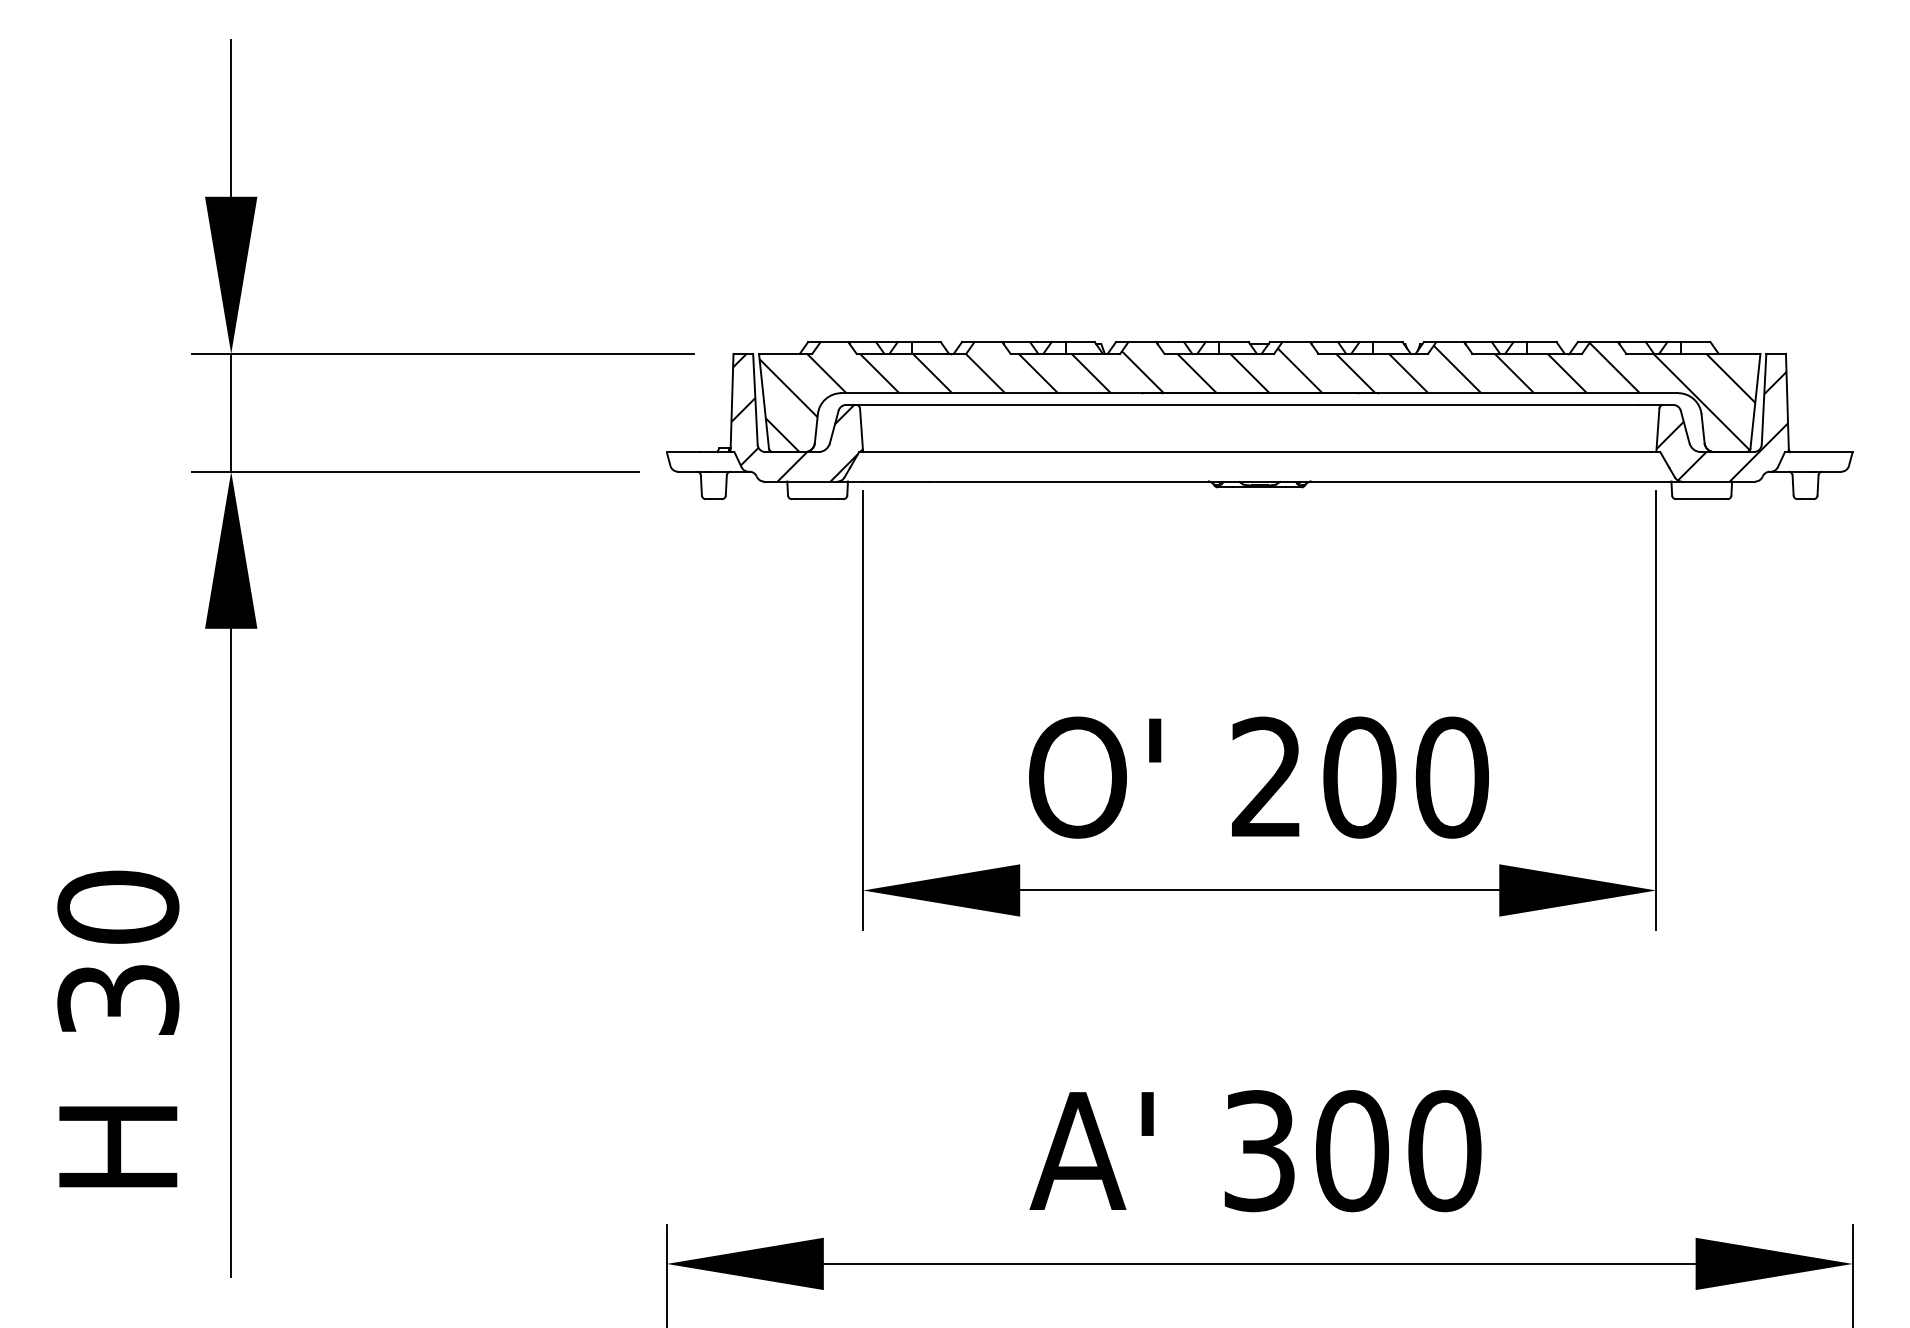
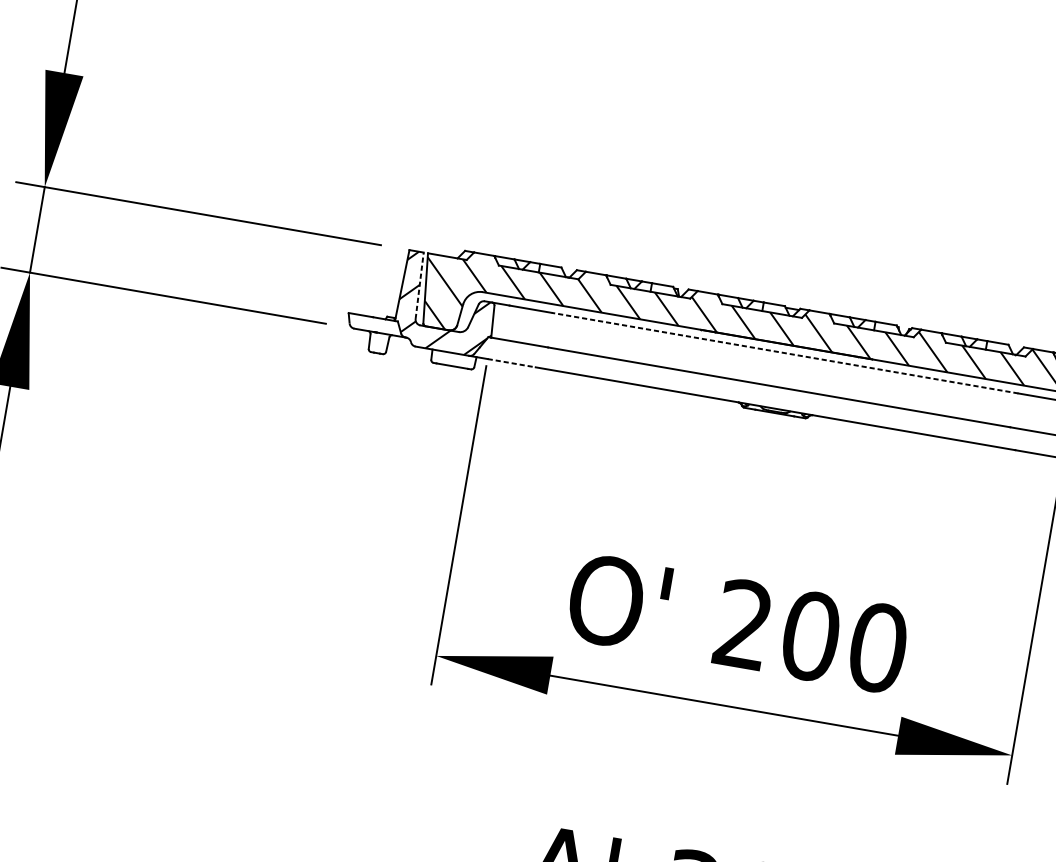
line: (755, 398) -> (419, 285), solid -> dashed
line: (1259, 404) -> (785, 352), solid -> dashed
line: (896, 481) -> (511, 363), solid -> dashed

